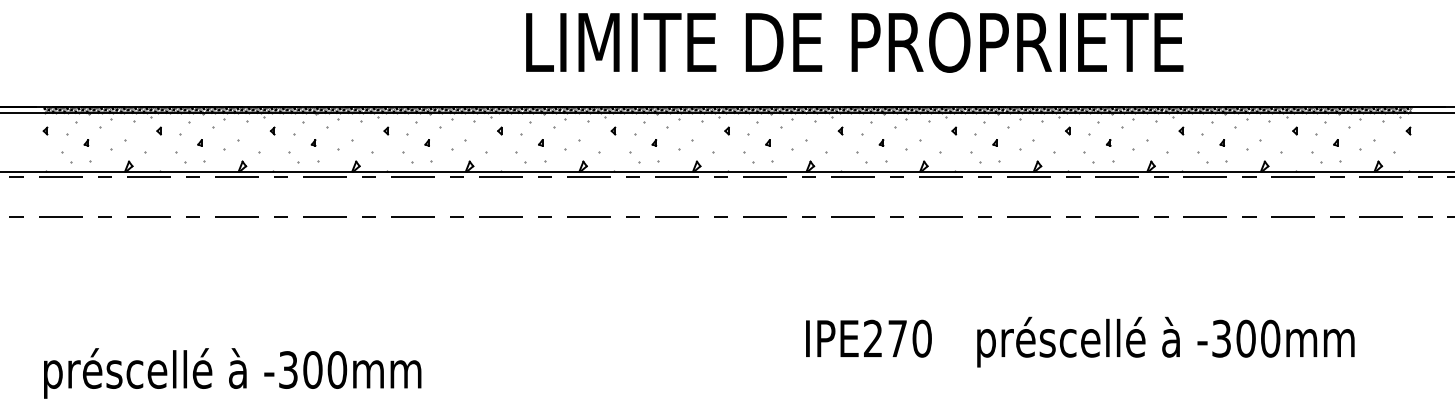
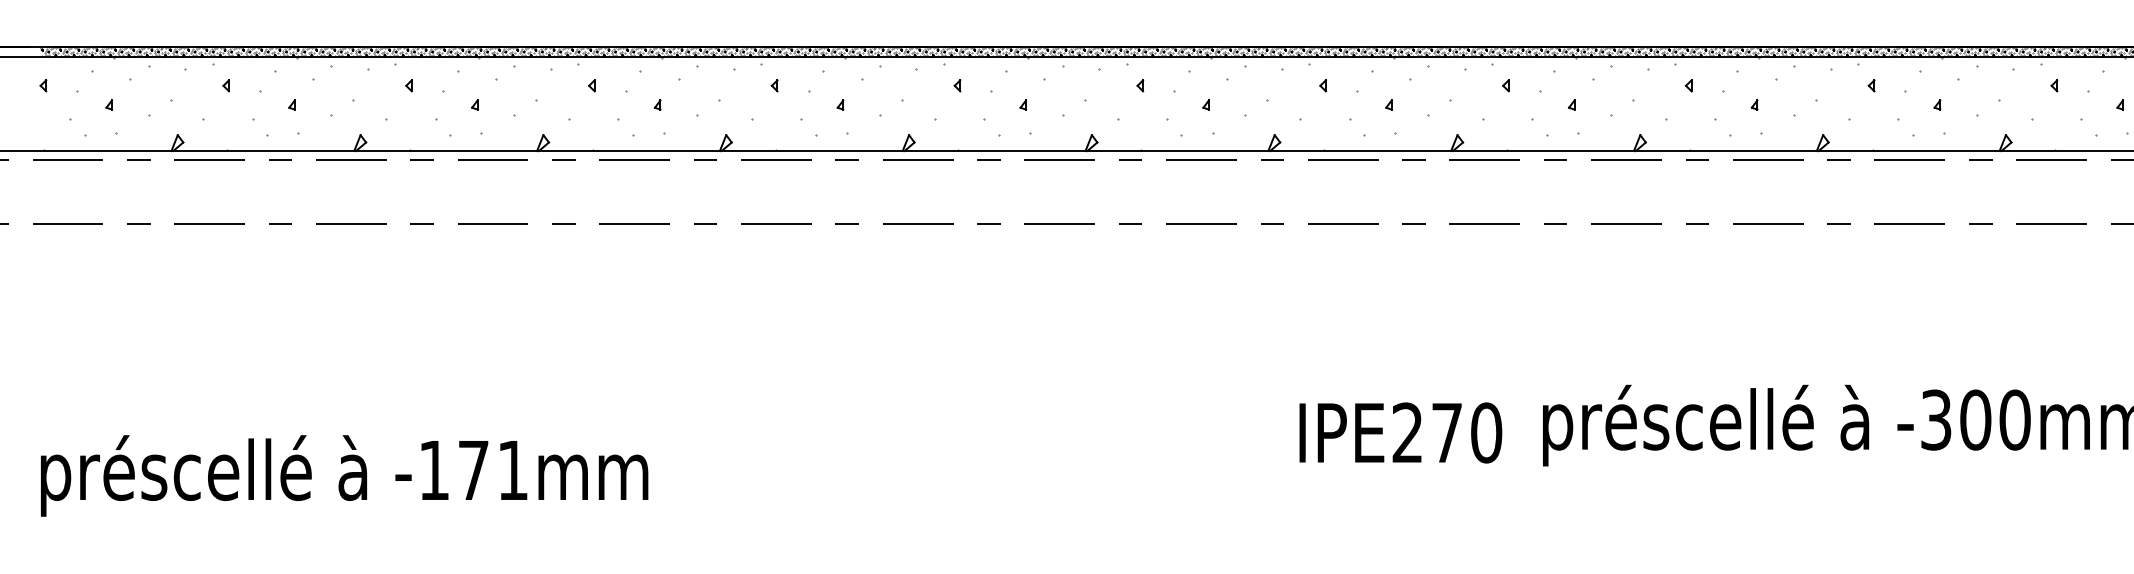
text: (868, 338) -> (1400, 432), moved
text: (313, 369) -> (474, 469), -300mm -> -171mm

